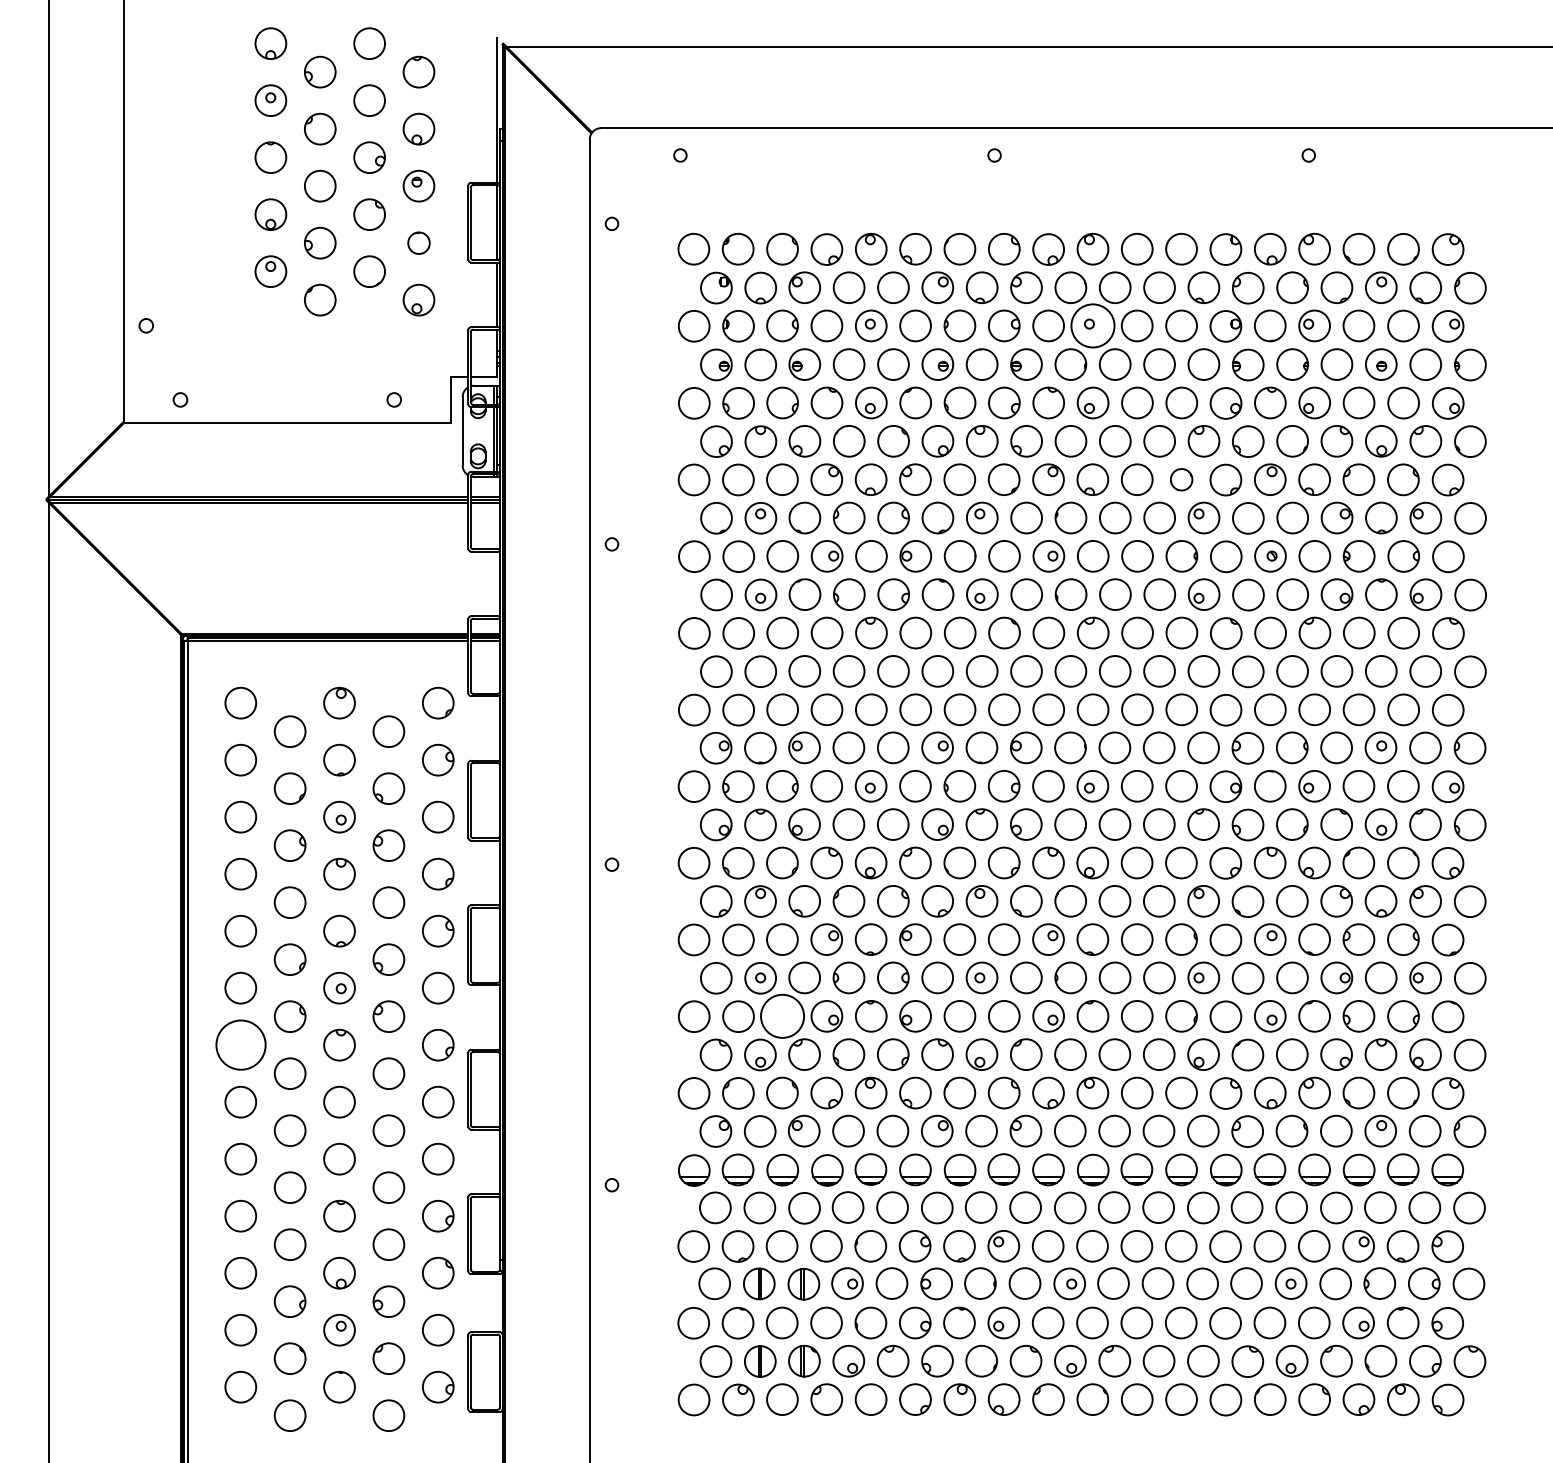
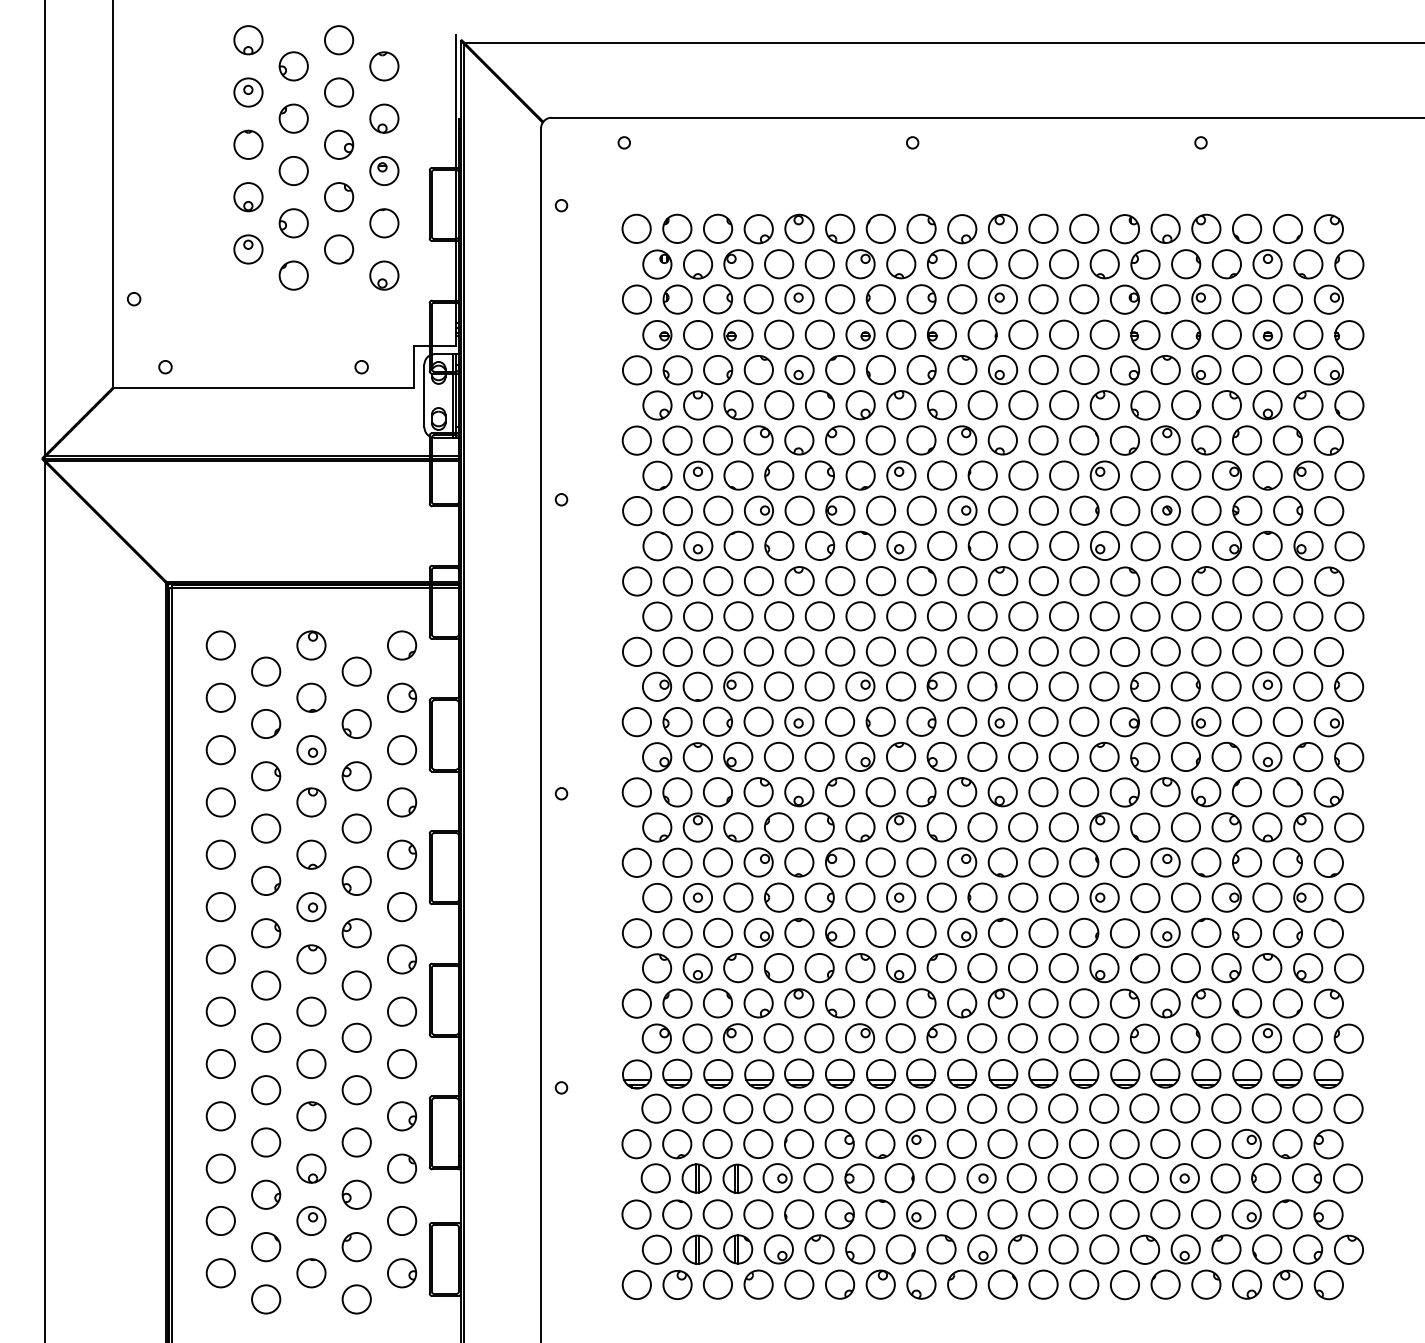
circle: (419, 243) -> (384, 223), size x1.43
circle: (1092, 326) -> (1002, 299), size x0.71
circle: (1181, 479) -> (1084, 440), size x1.43
circle: (781, 1015) -> (717, 932), size x0.71
circle: (240, 1045) -> (220, 959), size x0.62

